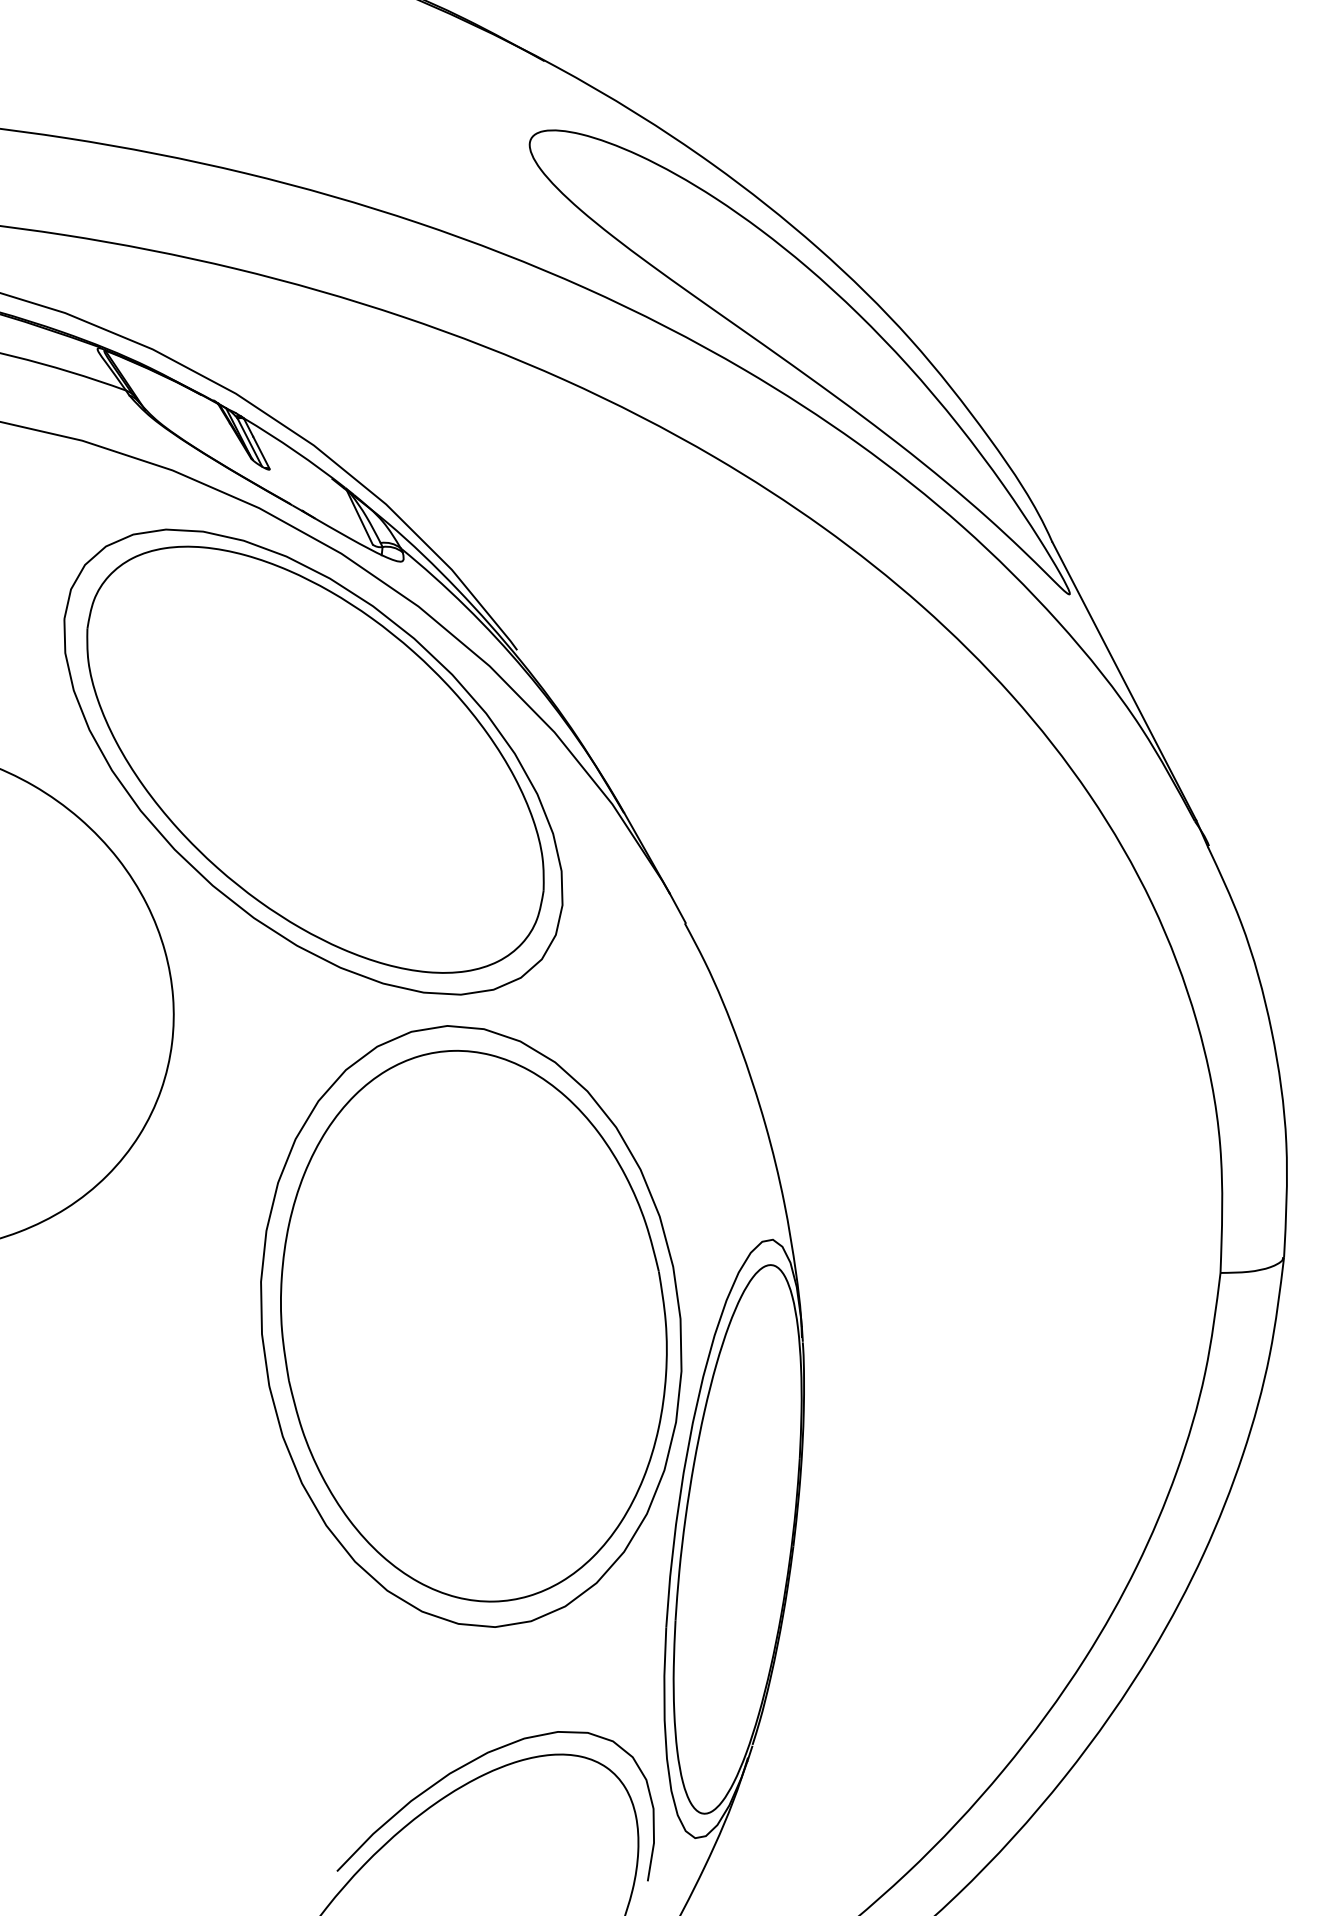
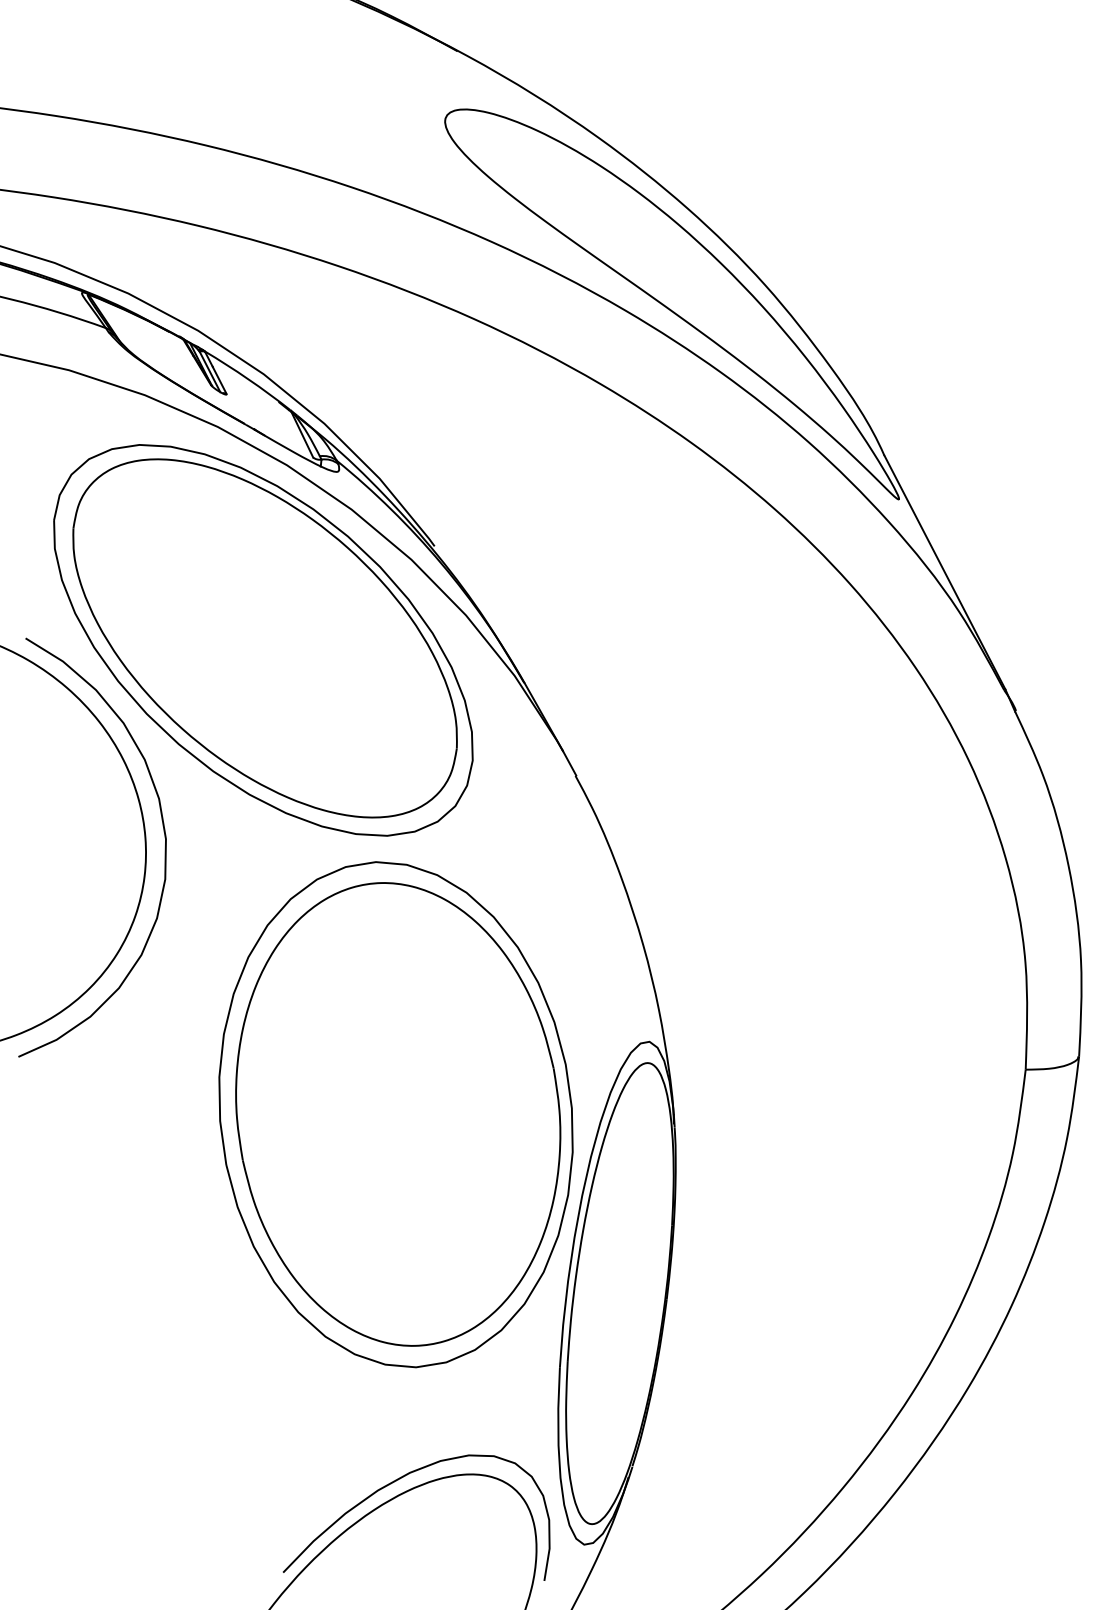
curve: (195, 1009) -> (164, 848), added

